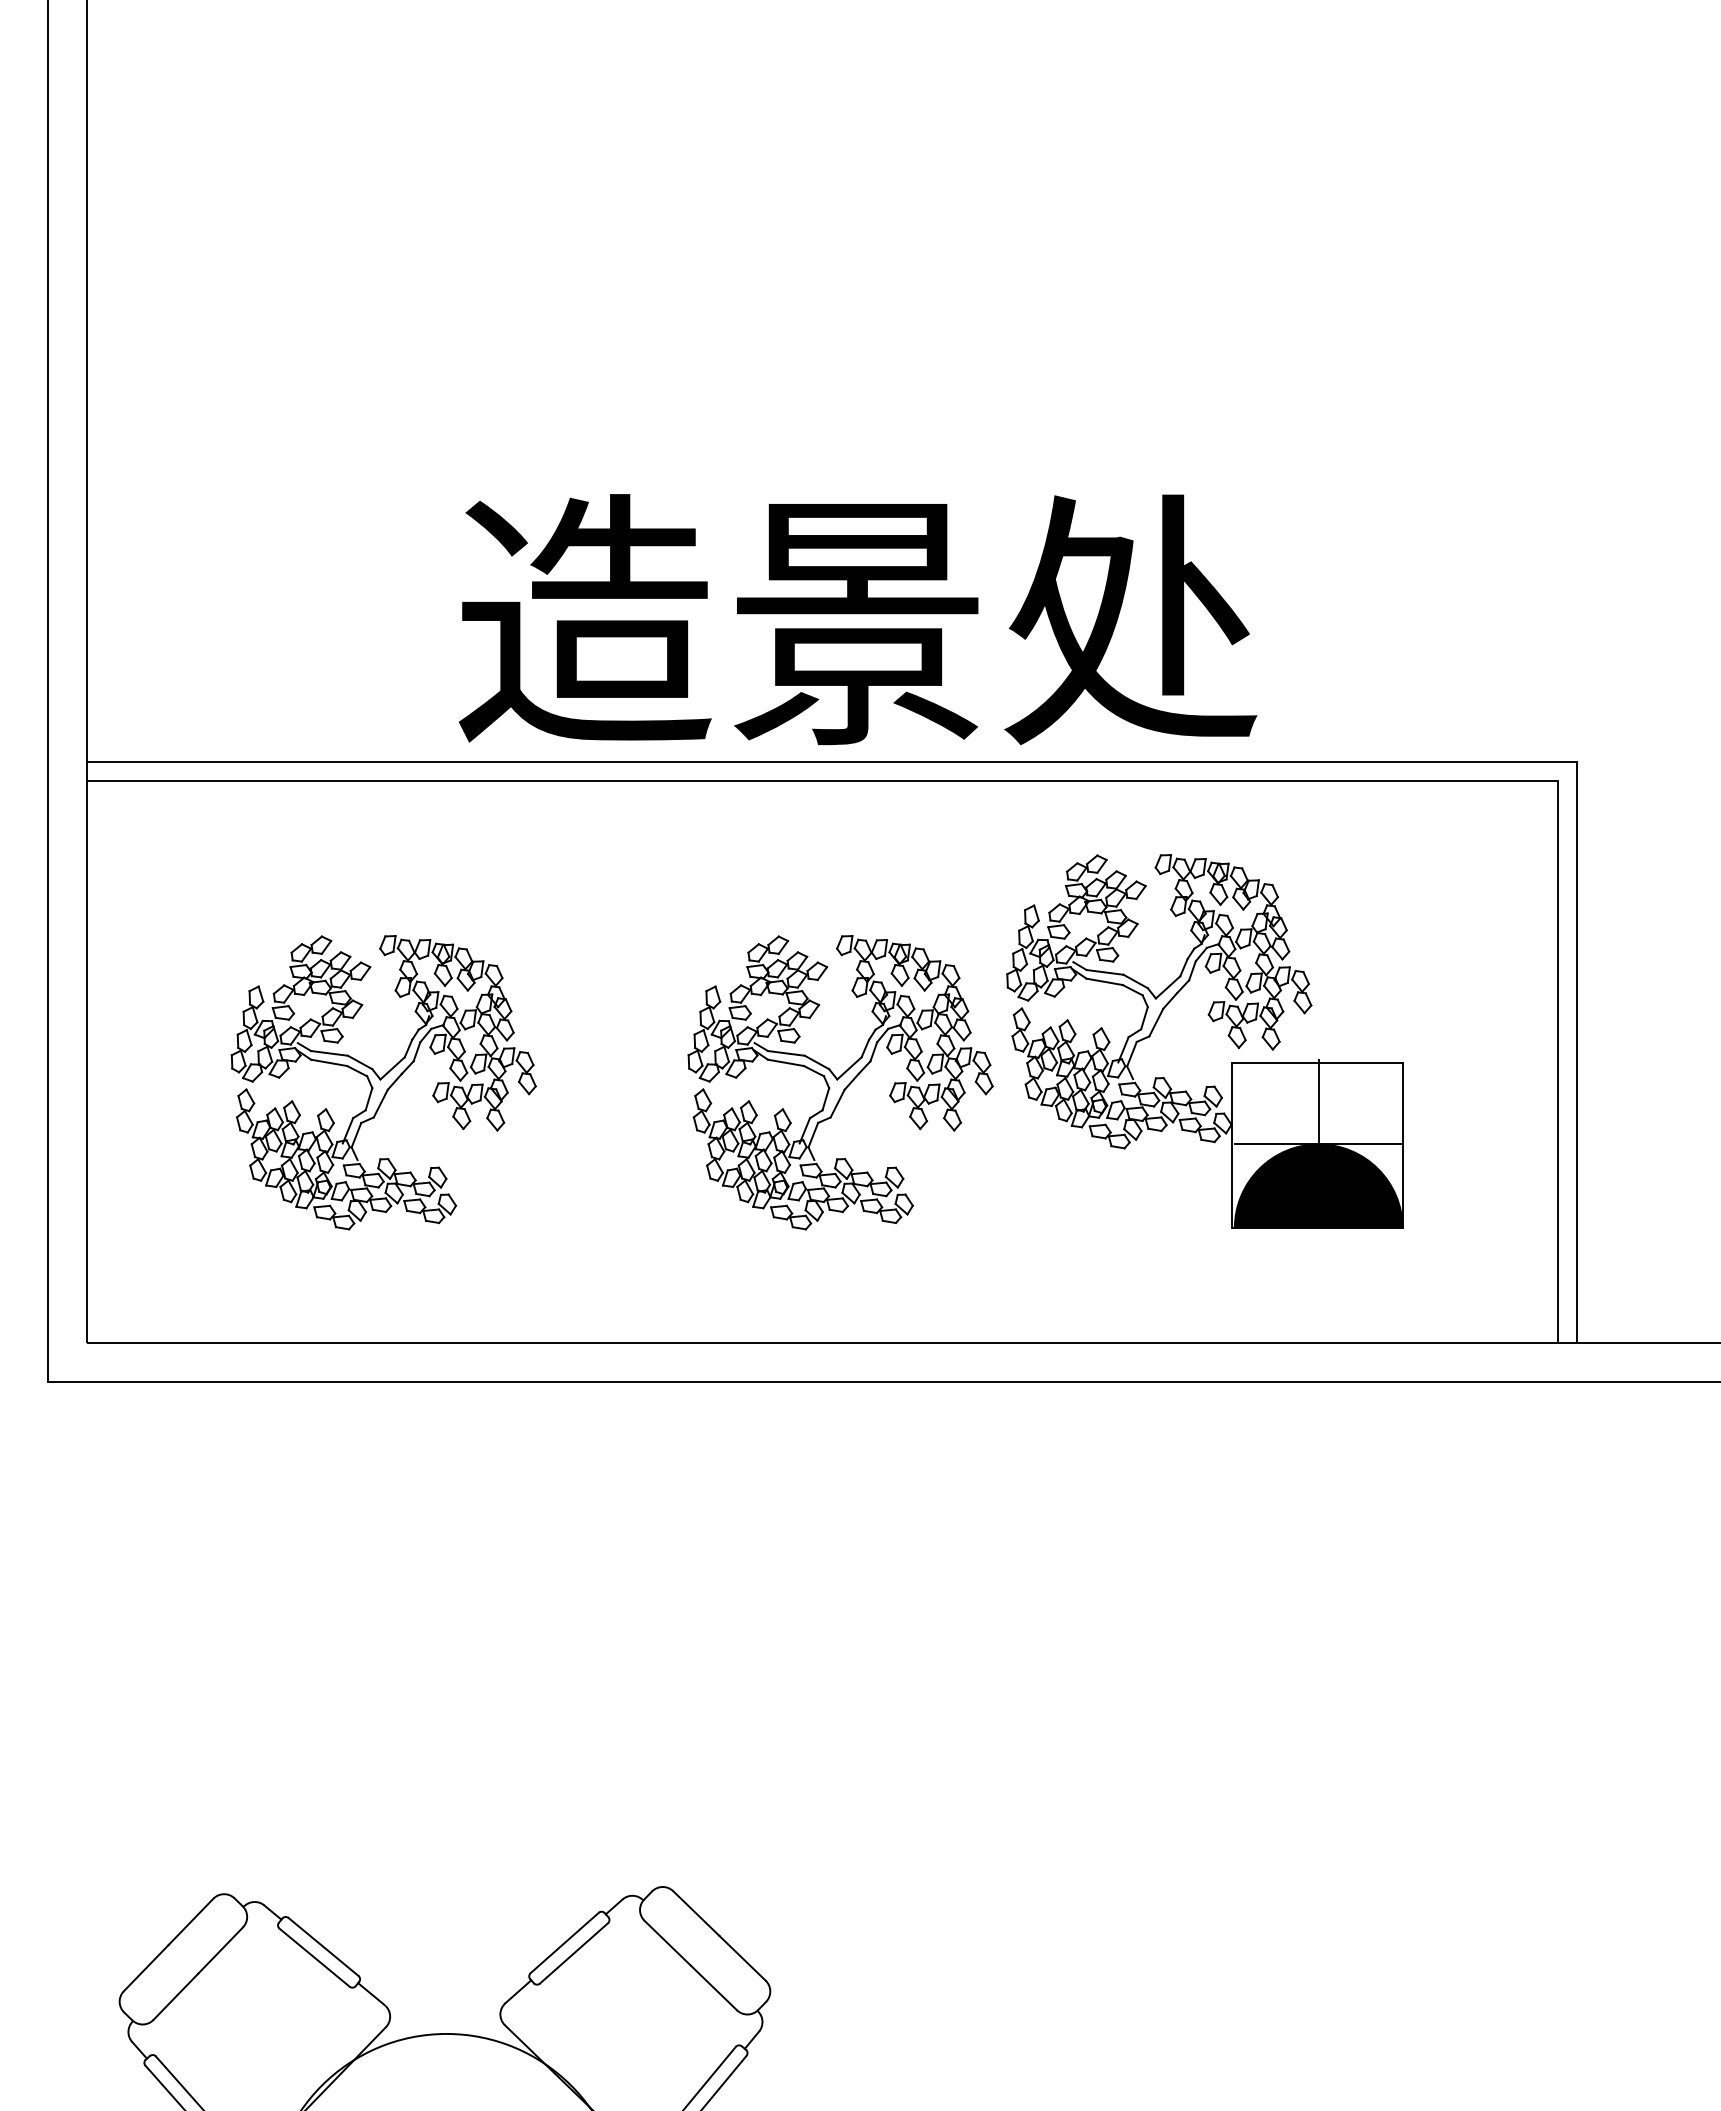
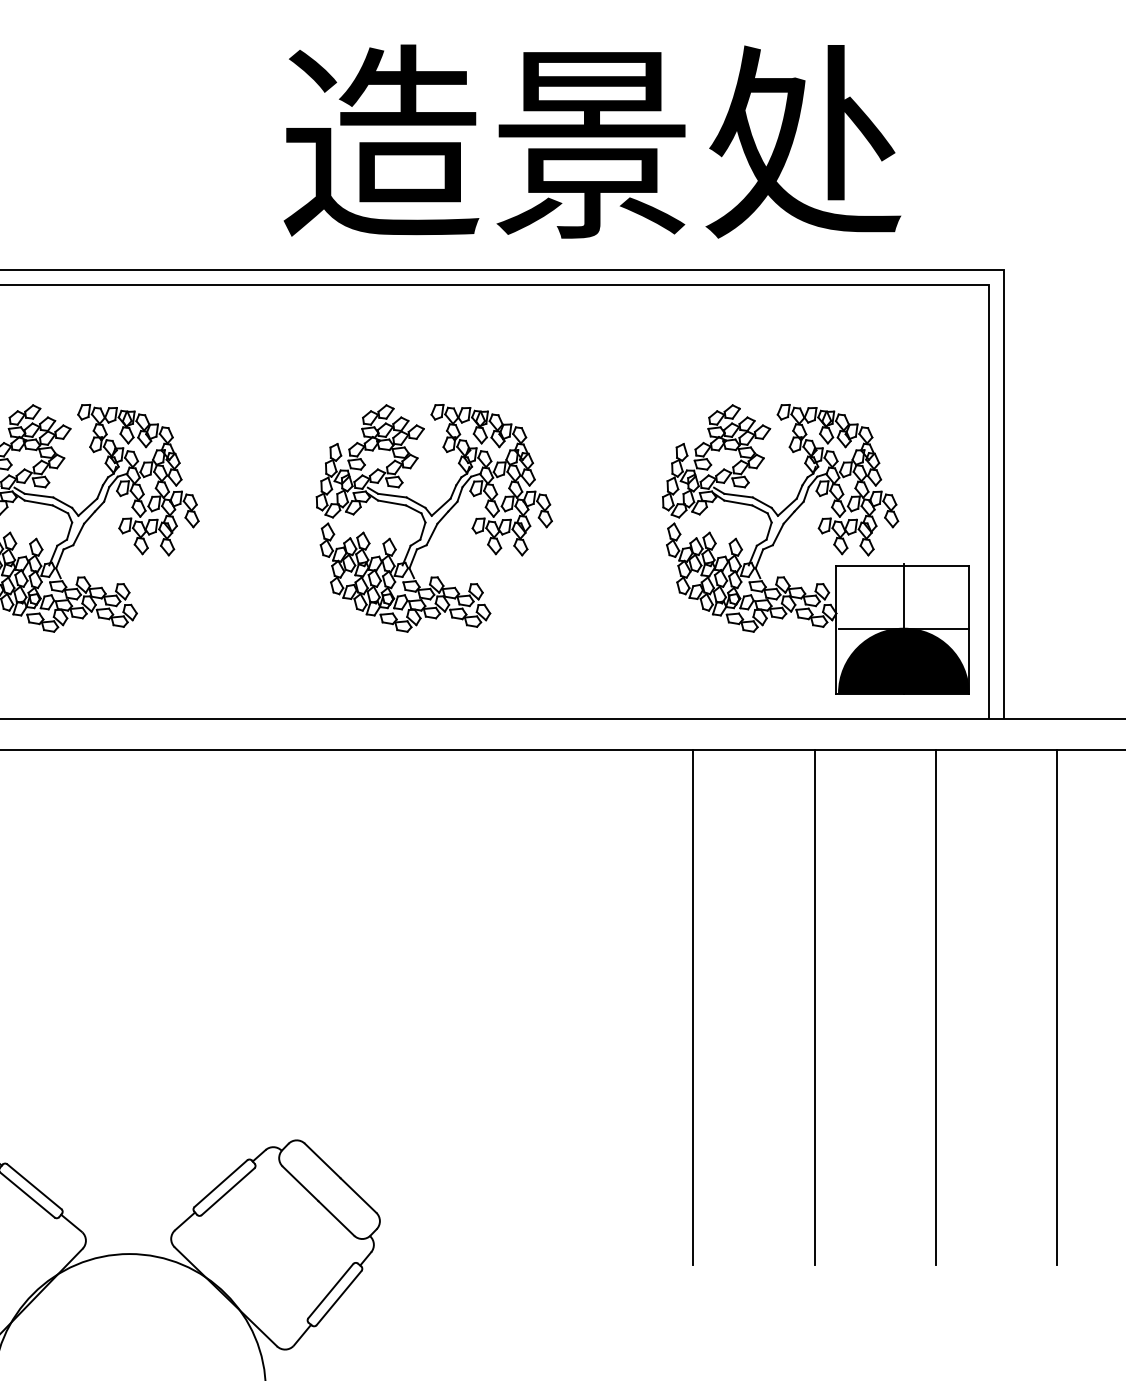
text: (858, 619) -> (592, 141), moved
part: (1213, 1022) -> (822, 534), moved
line: (1175, 1714) -> (693, 1006), added
line: (1332, 1714) -> (814, 1006), added
line: (1488, 1714) -> (935, 1006), added
line: (1645, 1714) -> (1056, 1006), added

